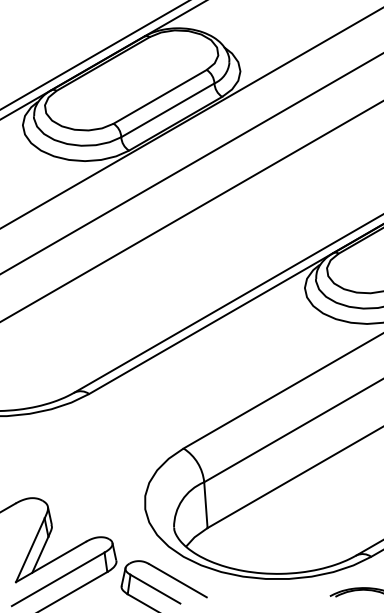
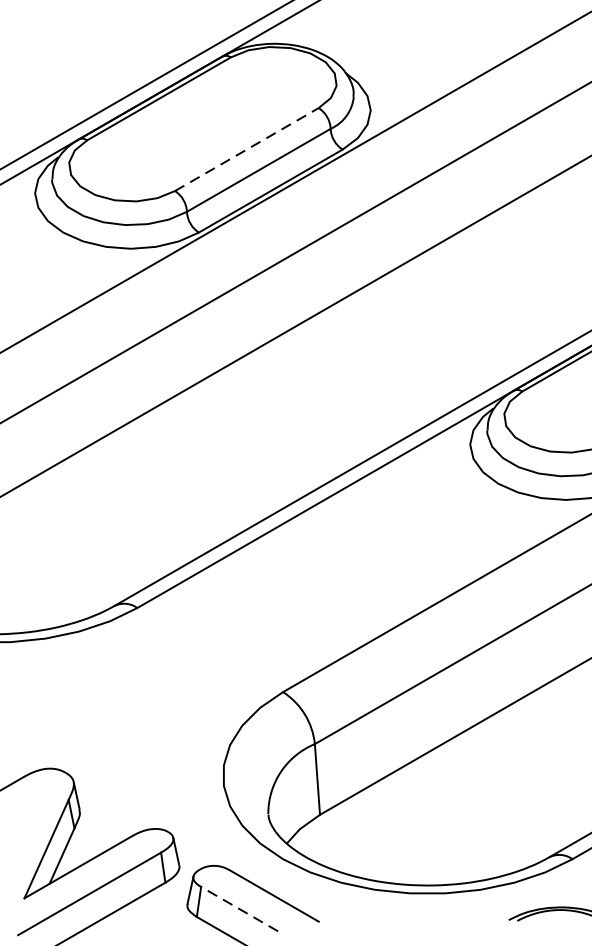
line: (160, 96) -> (247, 149), solid -> dashed
line: (155, 589) -> (239, 909), solid -> dashed

